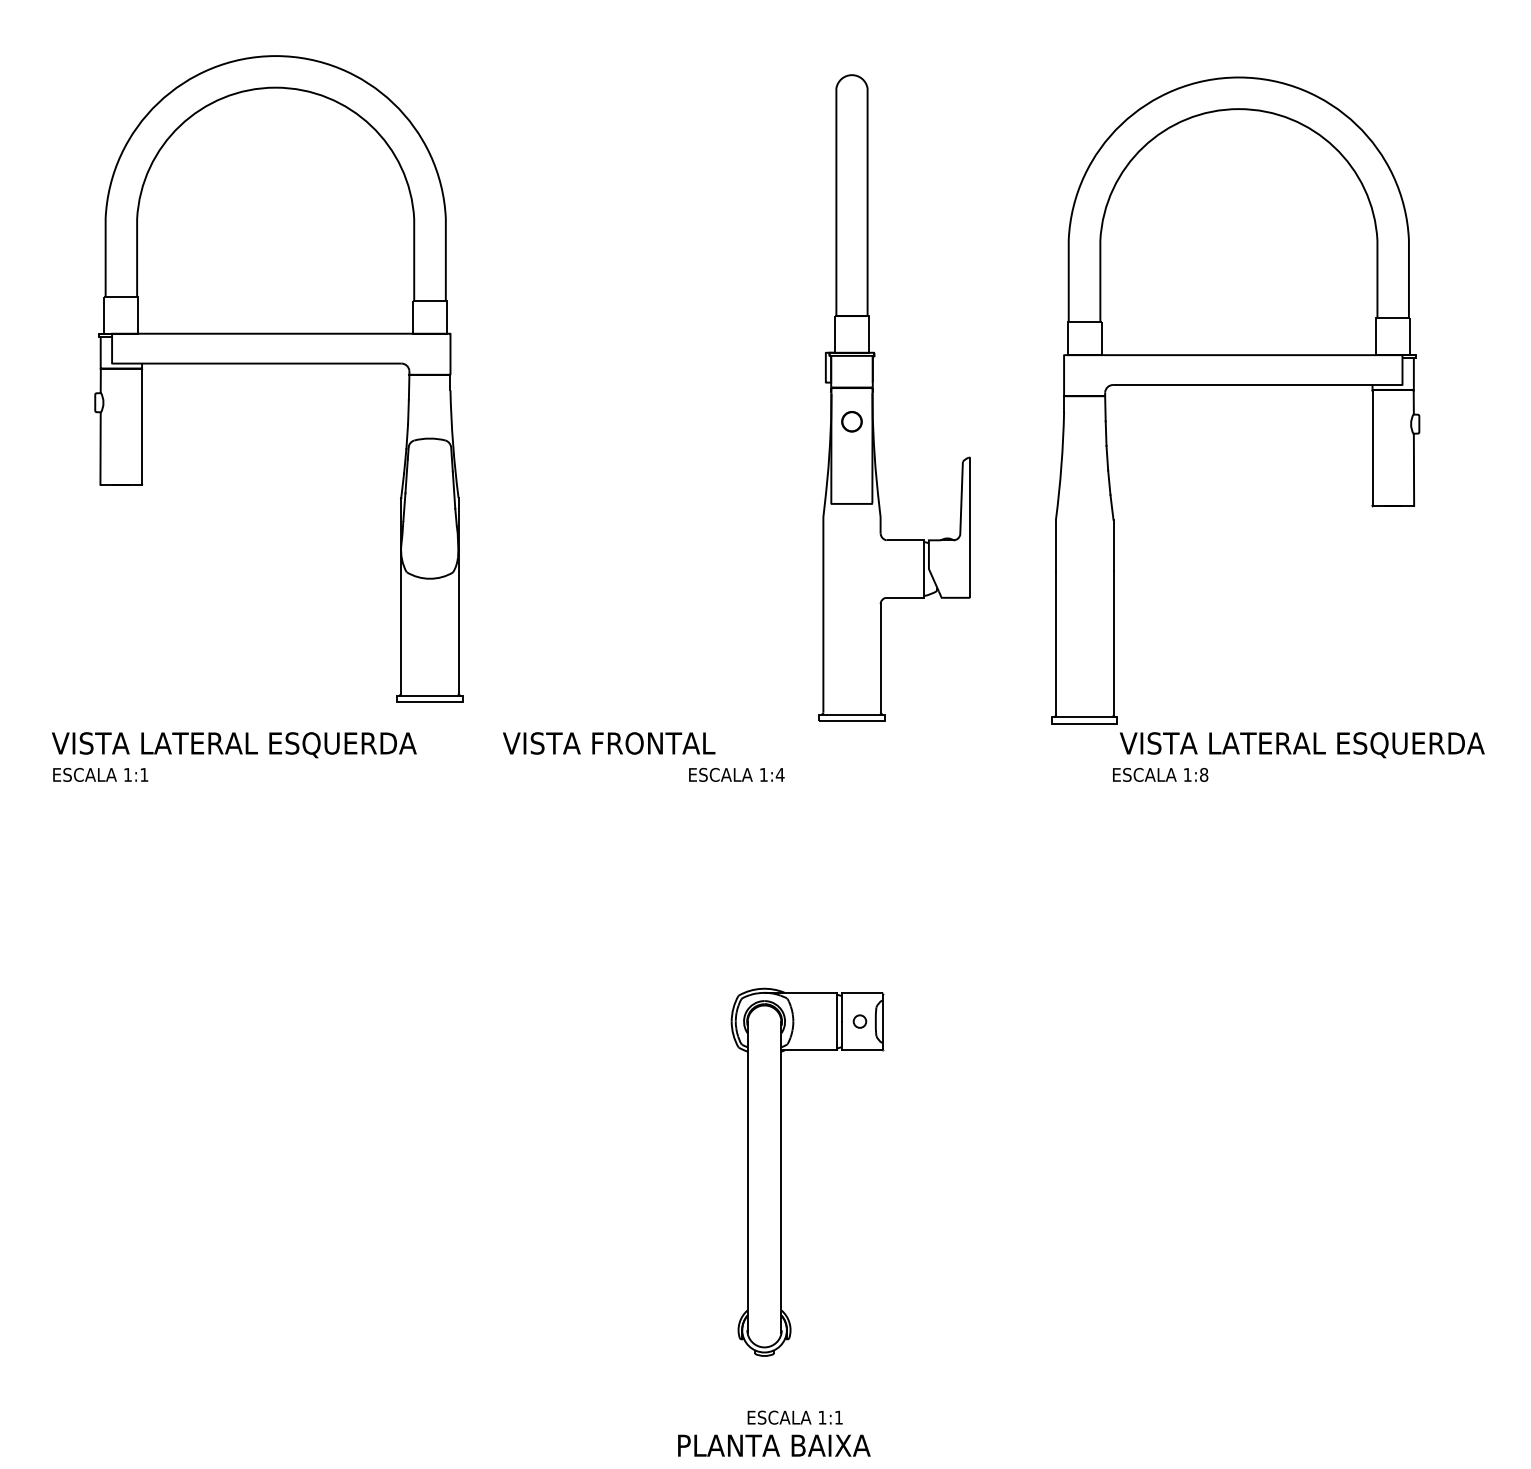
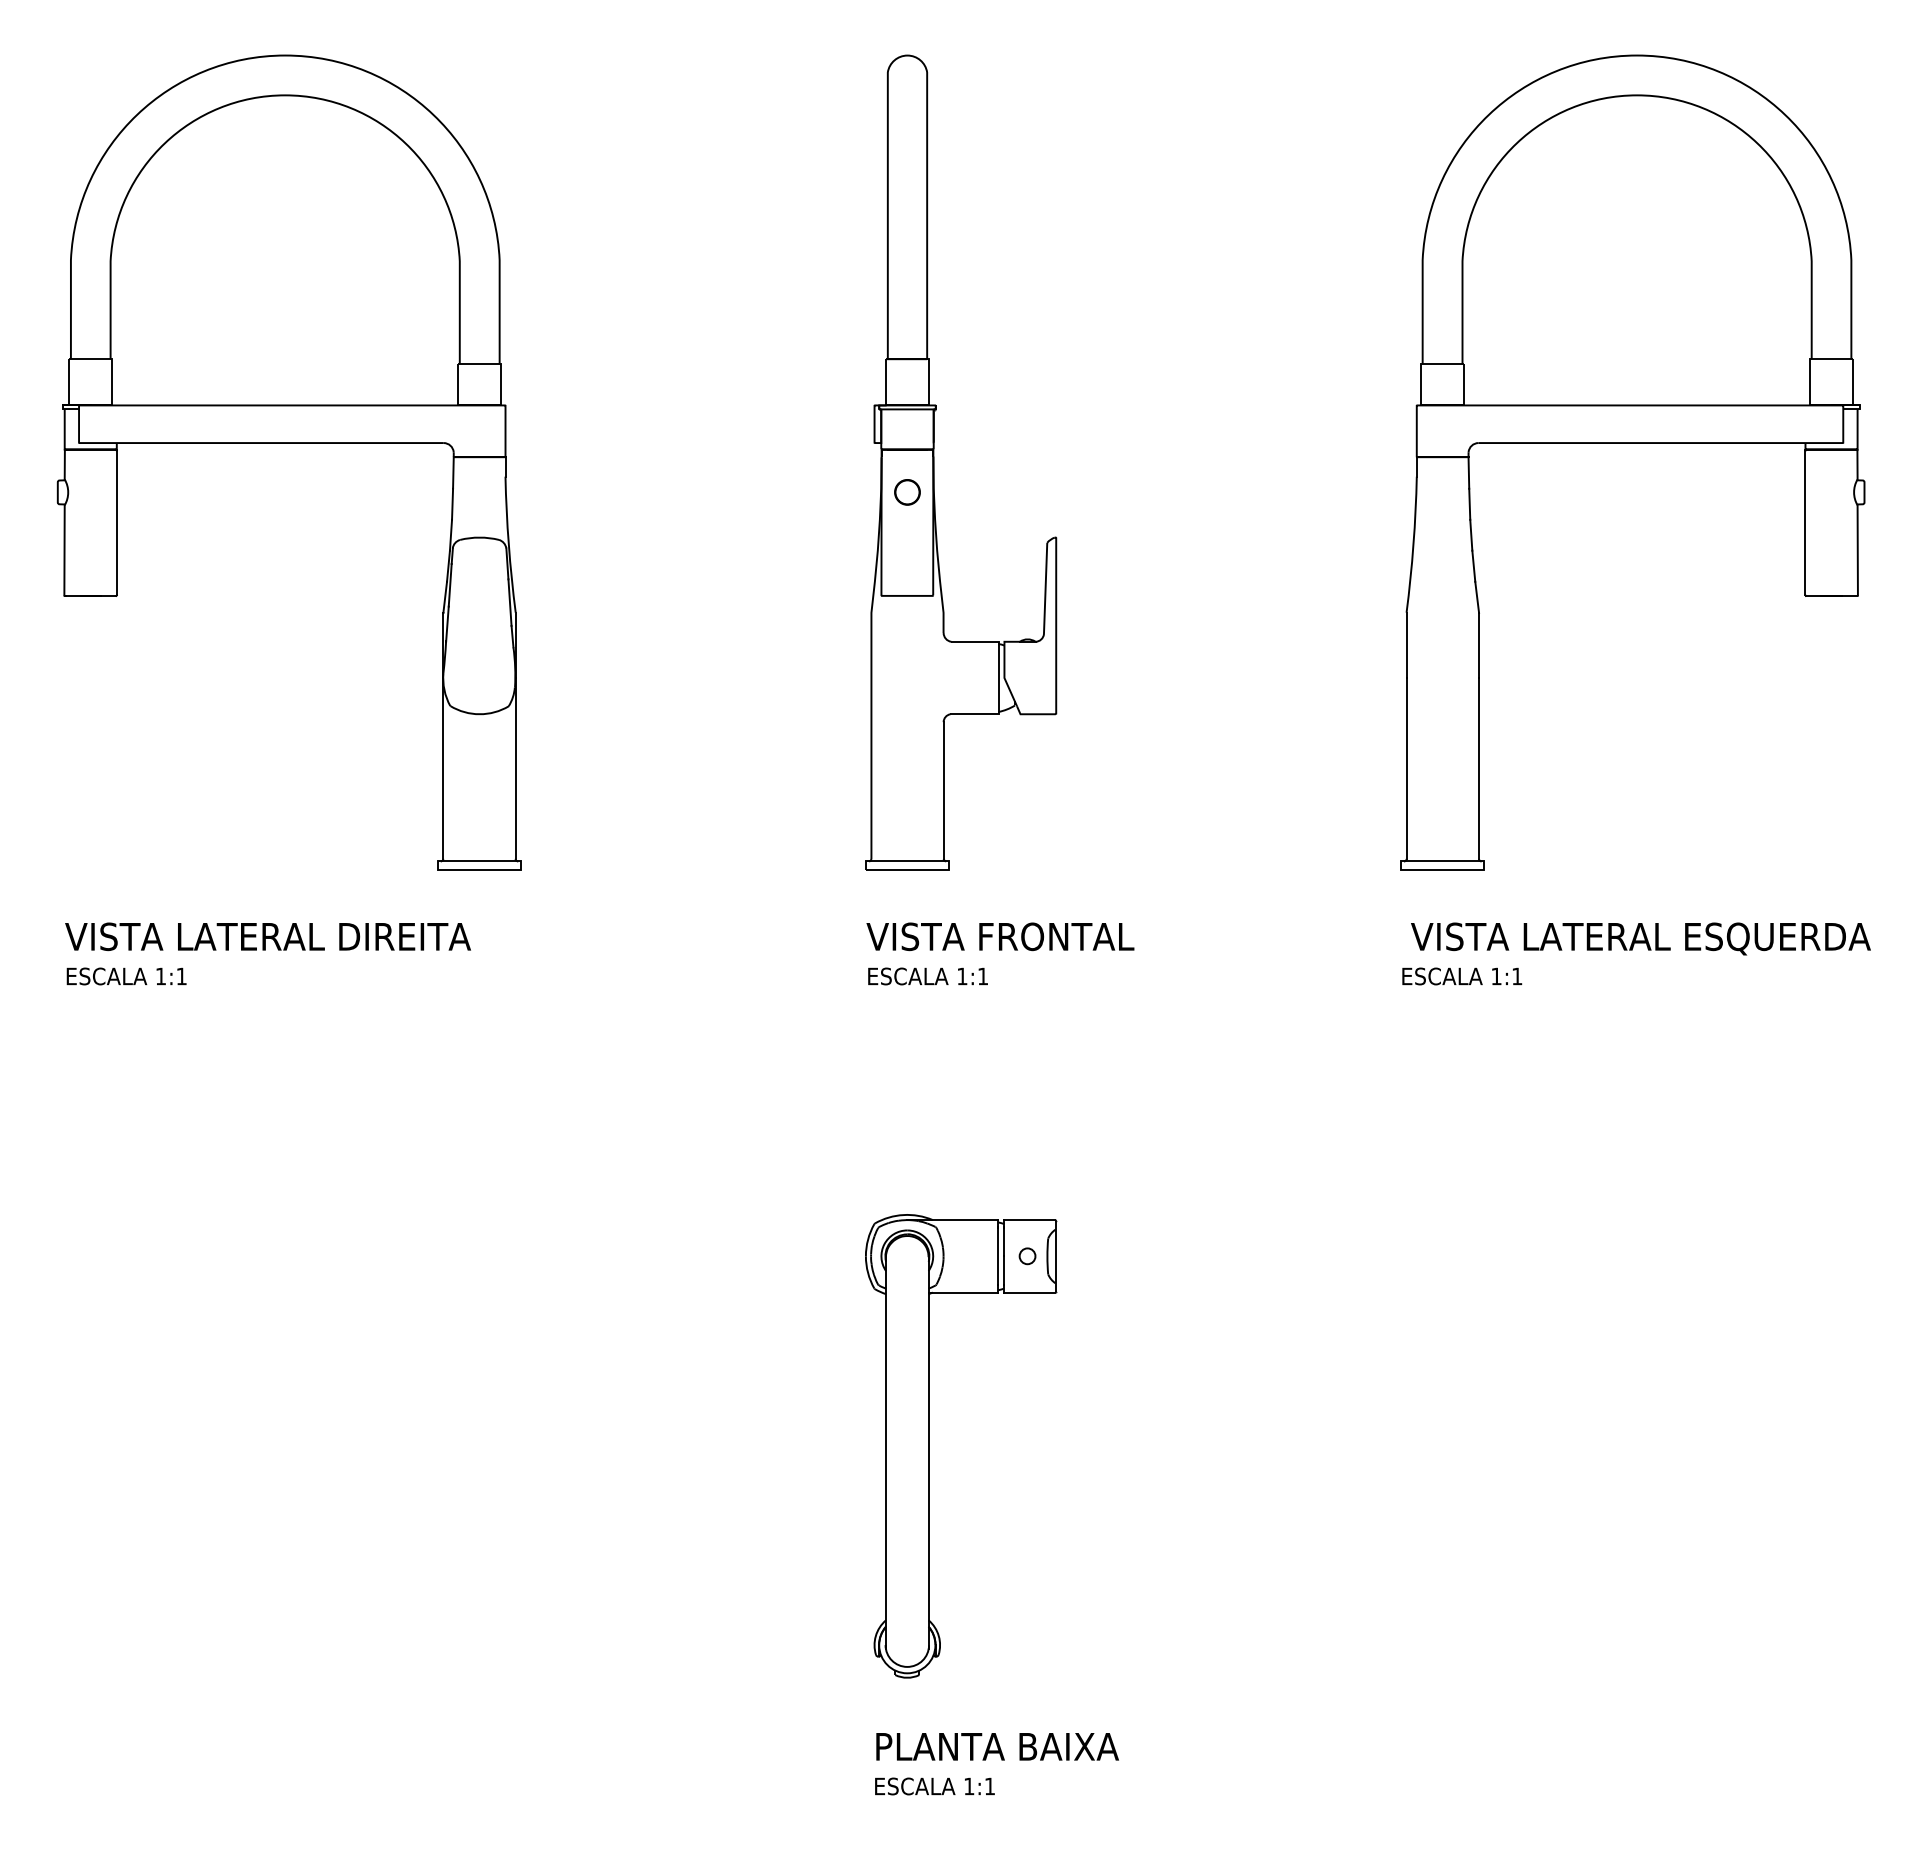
part: (278, 363) -> (288, 443), moved
part: (1235, 385) -> (1632, 443), moved
part: (873, 398) -> (934, 462), moved
text: (609, 743) -> (1000, 936), moved
text: (344, 744) -> (433, 938), VISTA LATERAL ESQUERDA -> VISTA LATERAL DIREITA
text: (779, 774) -> (982, 976), 1:4 -> 1:1
text: (1204, 774) -> (1517, 976), 1:8 -> 1:1
part: (782, 1172) -> (929, 1446), moved
text: (794, 1417) -> (934, 1786), moved
text: (774, 1445) -> (997, 1746), moved

